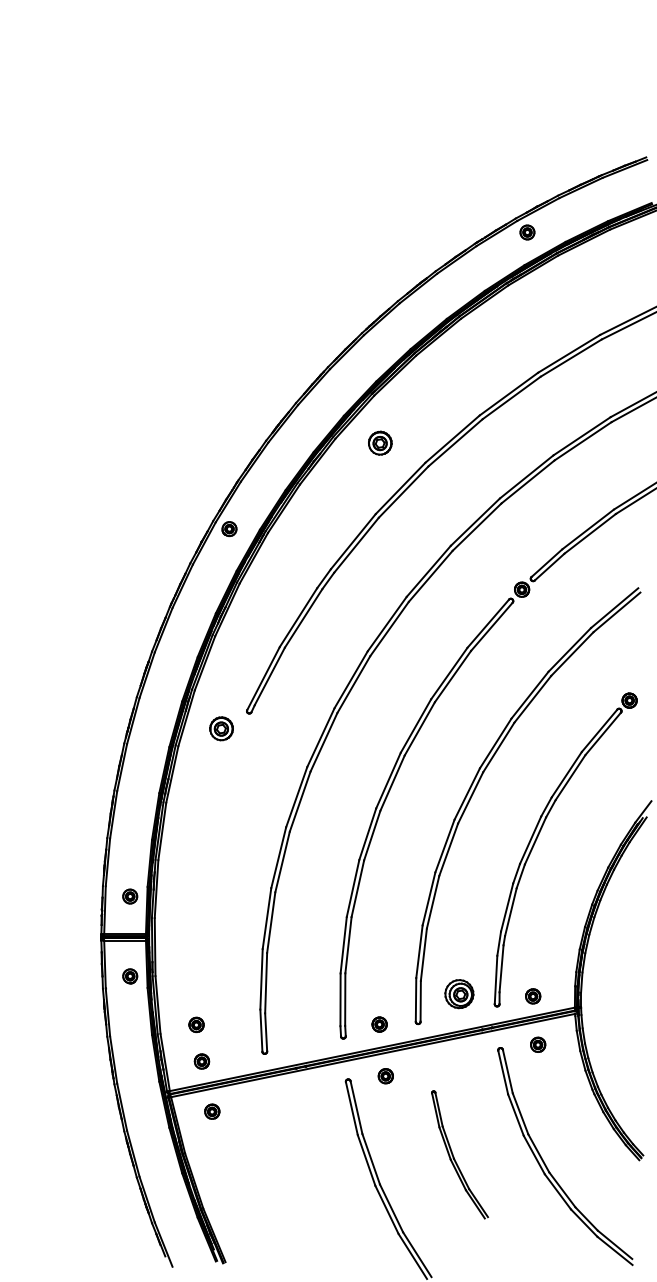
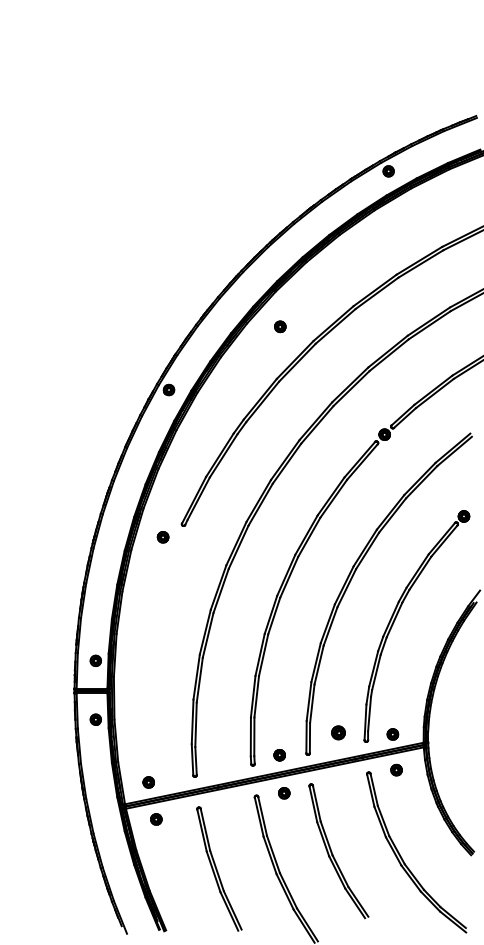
part: (380, 442) -> (280, 326), size x0.62
part: (220, 729) -> (162, 537), size x0.62
part: (459, 993) -> (338, 732), size x0.62
part: (196, 1024) -> (144, 755), removed
part: (459, 1155) -> (338, 851), size x1.43
part: (297, 1178) -> (219, 868), added

